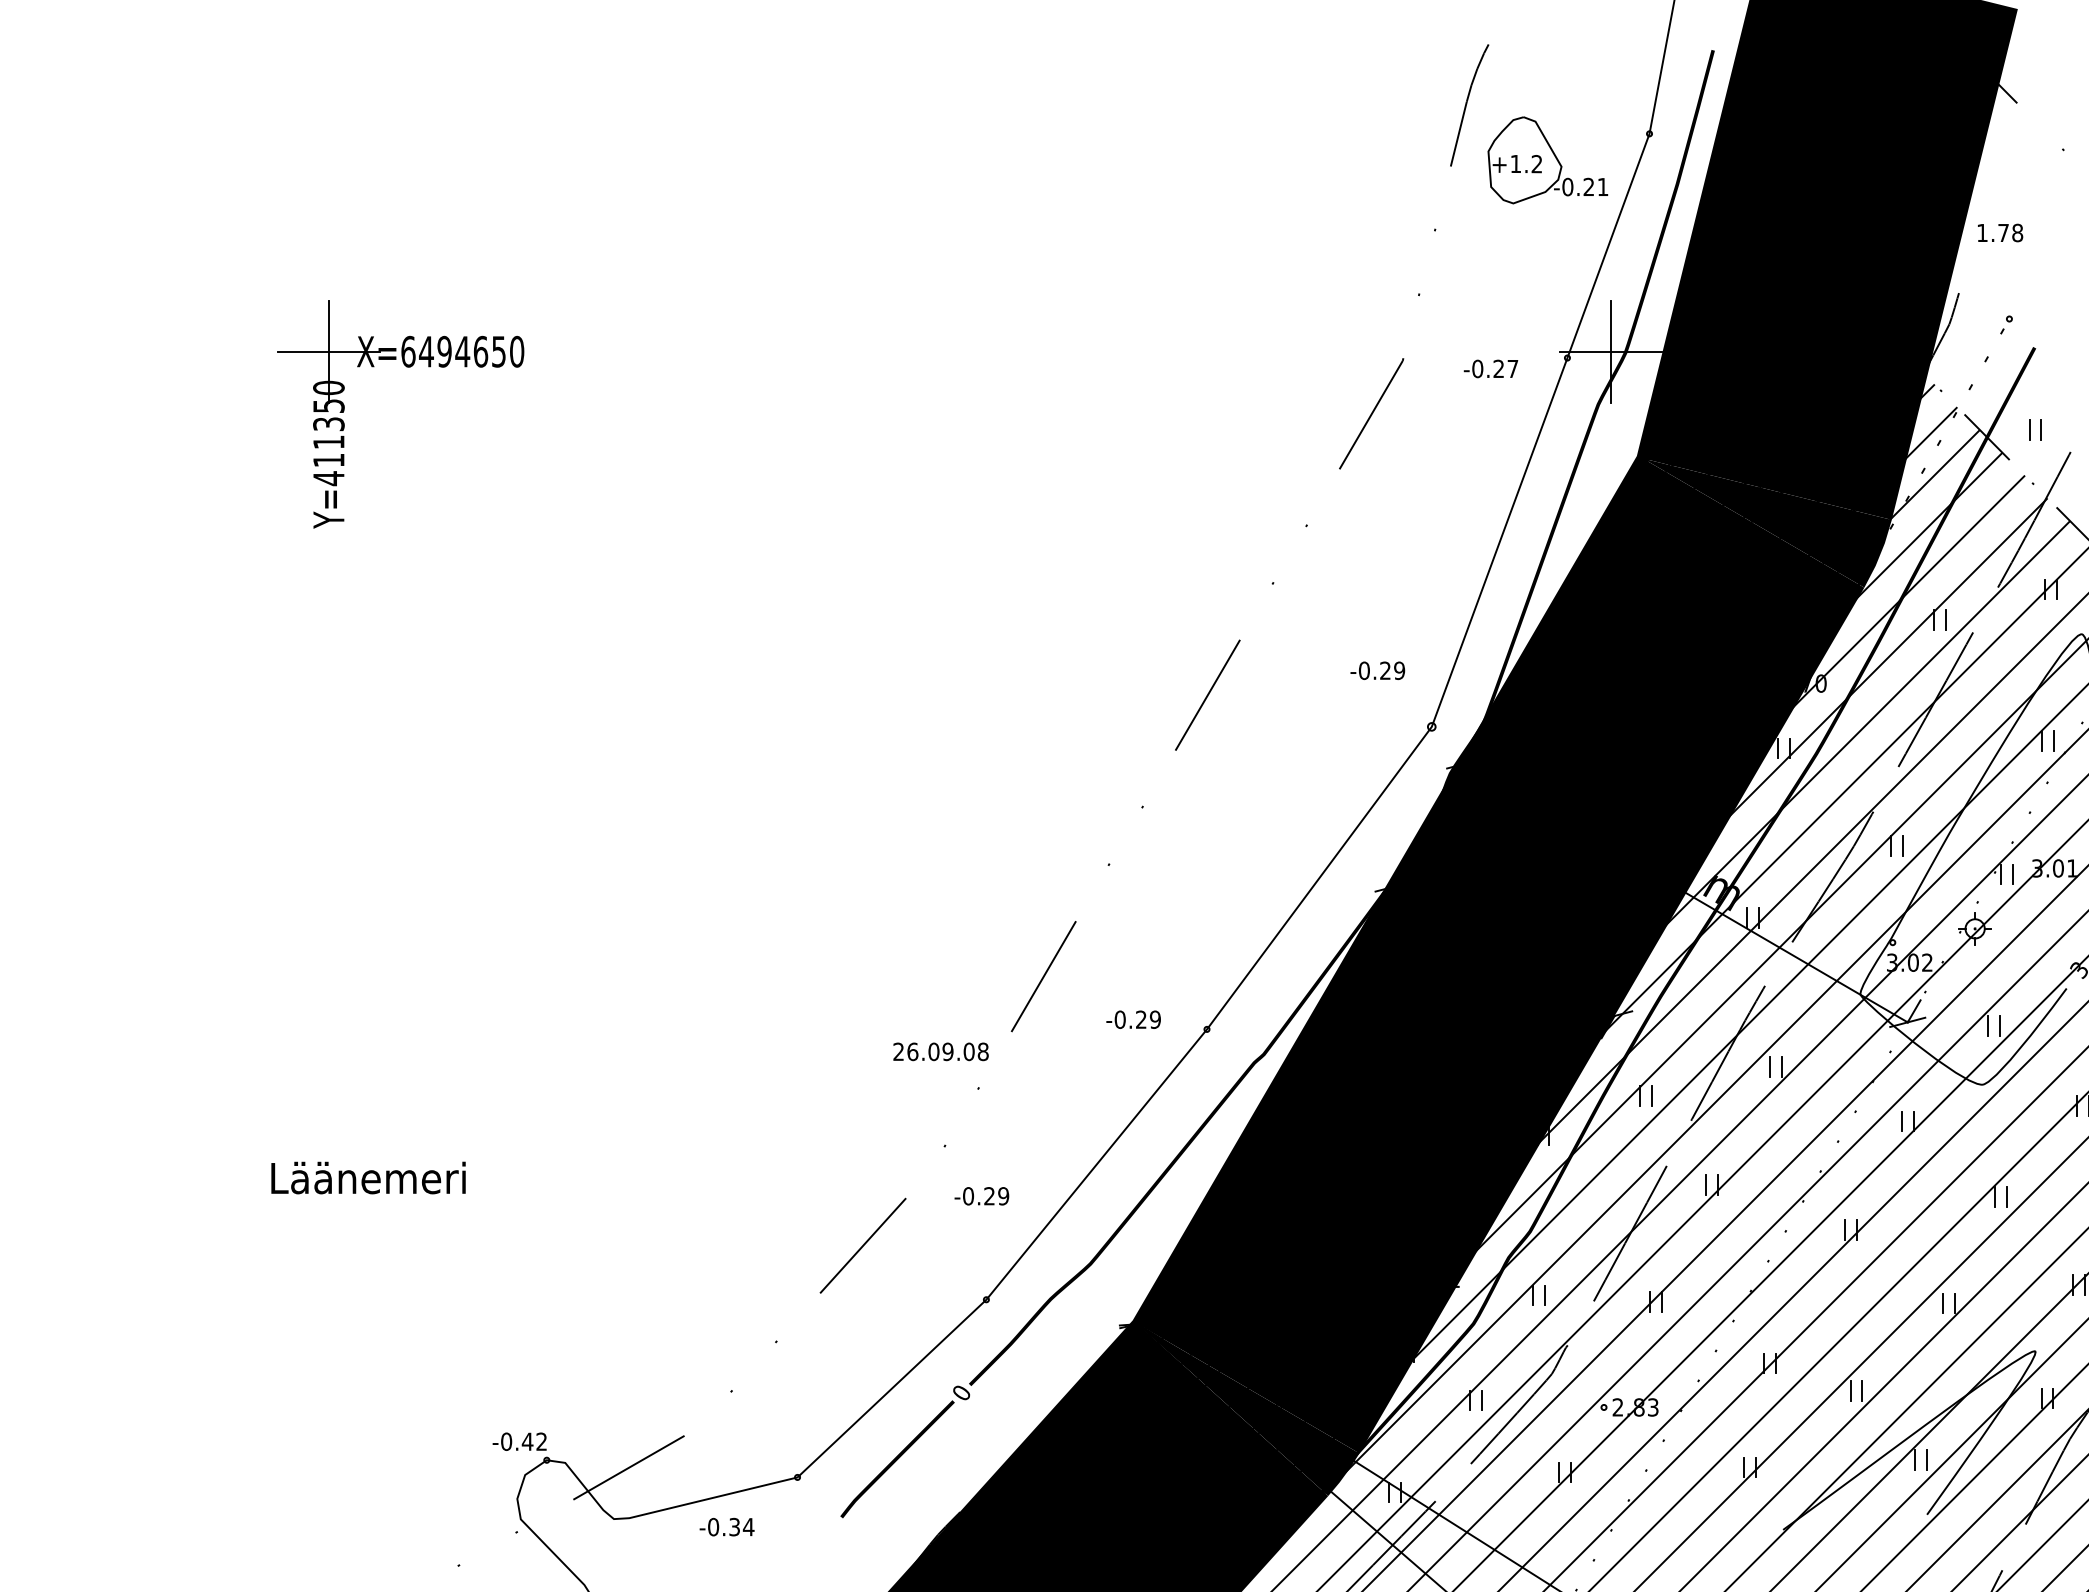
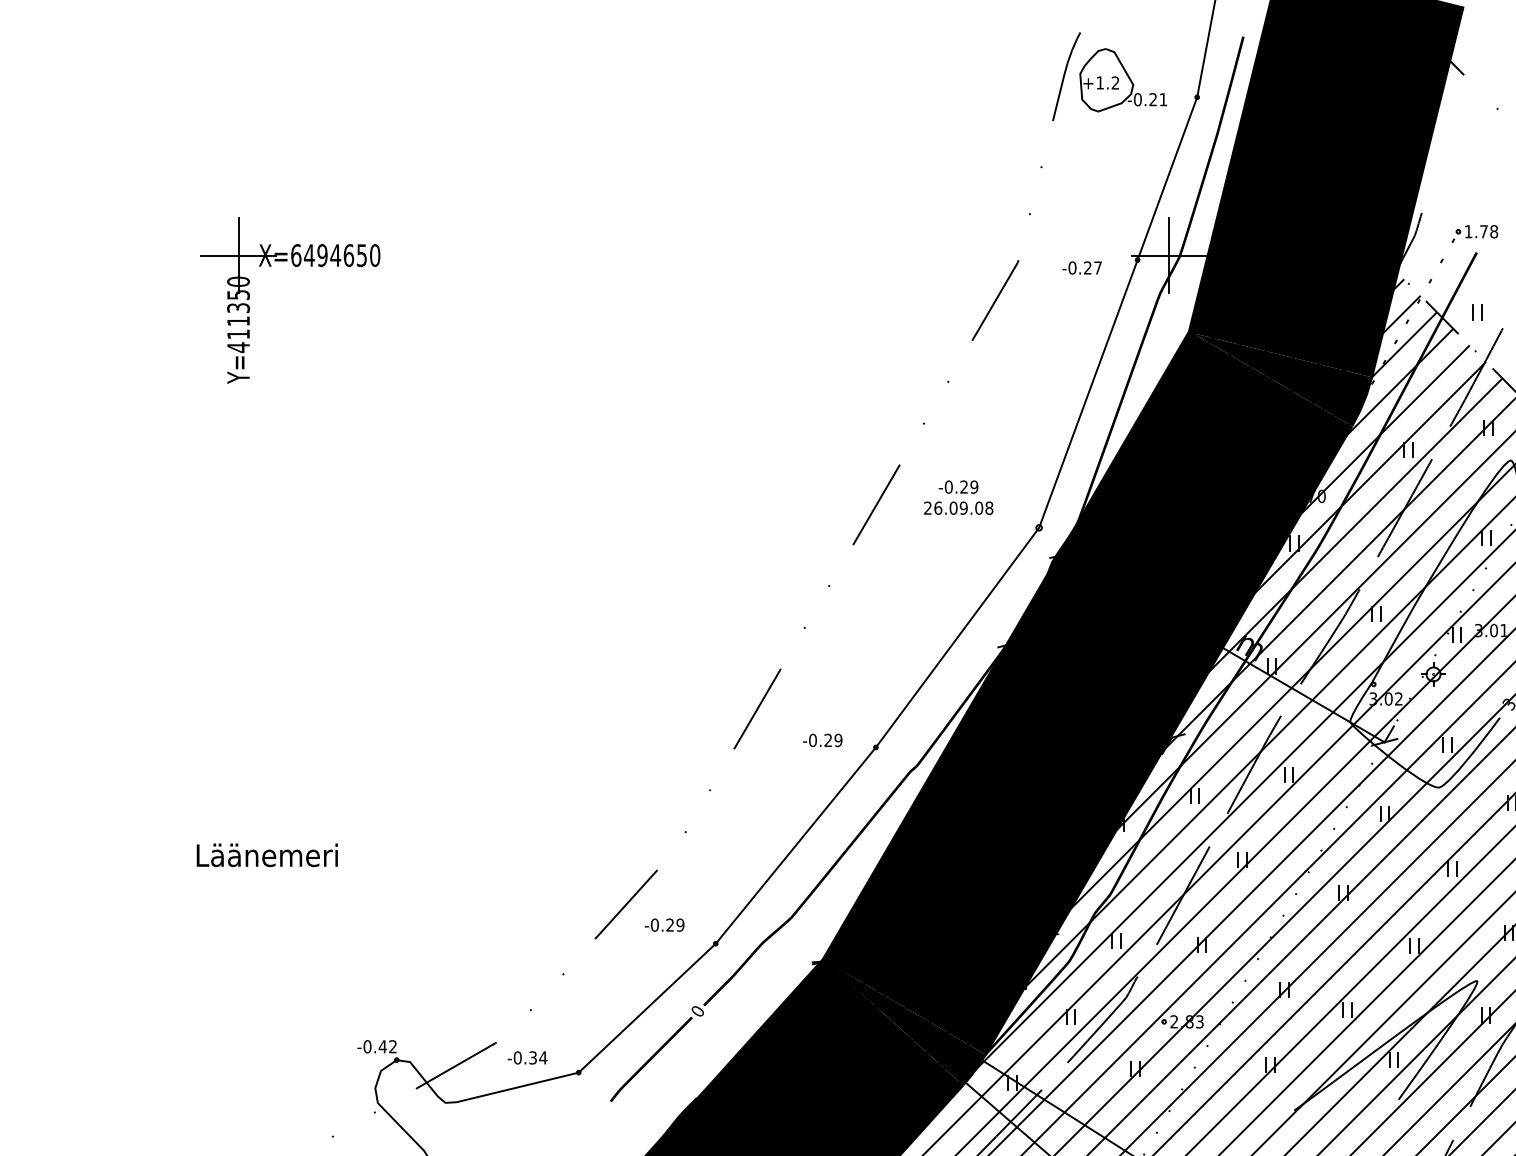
part: (1547, 160) -> (1123, 80), moved
text: (2000, 232) -> (1481, 231), moved
text: (1377, 670) -> (958, 486), moved
text: (940, 1051) -> (958, 507), moved
text: (981, 1196) -> (664, 925), moved
text: (726, 1526) -> (527, 1057), moved

